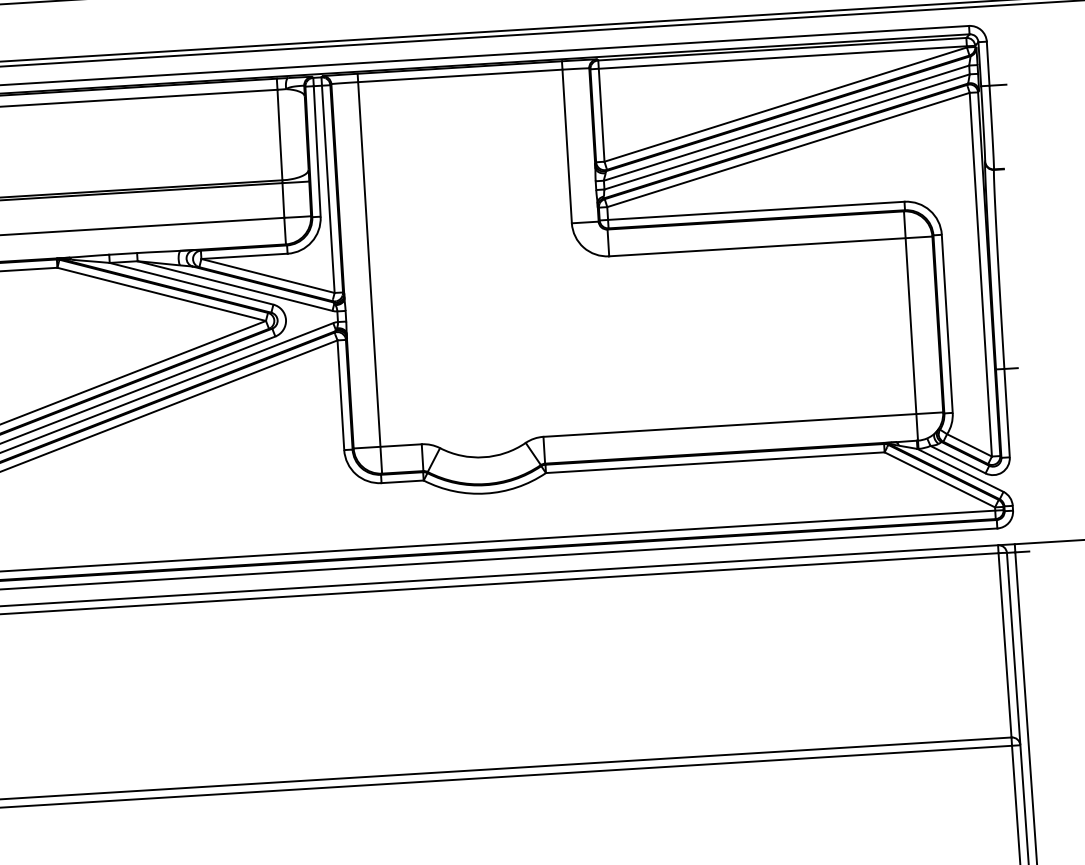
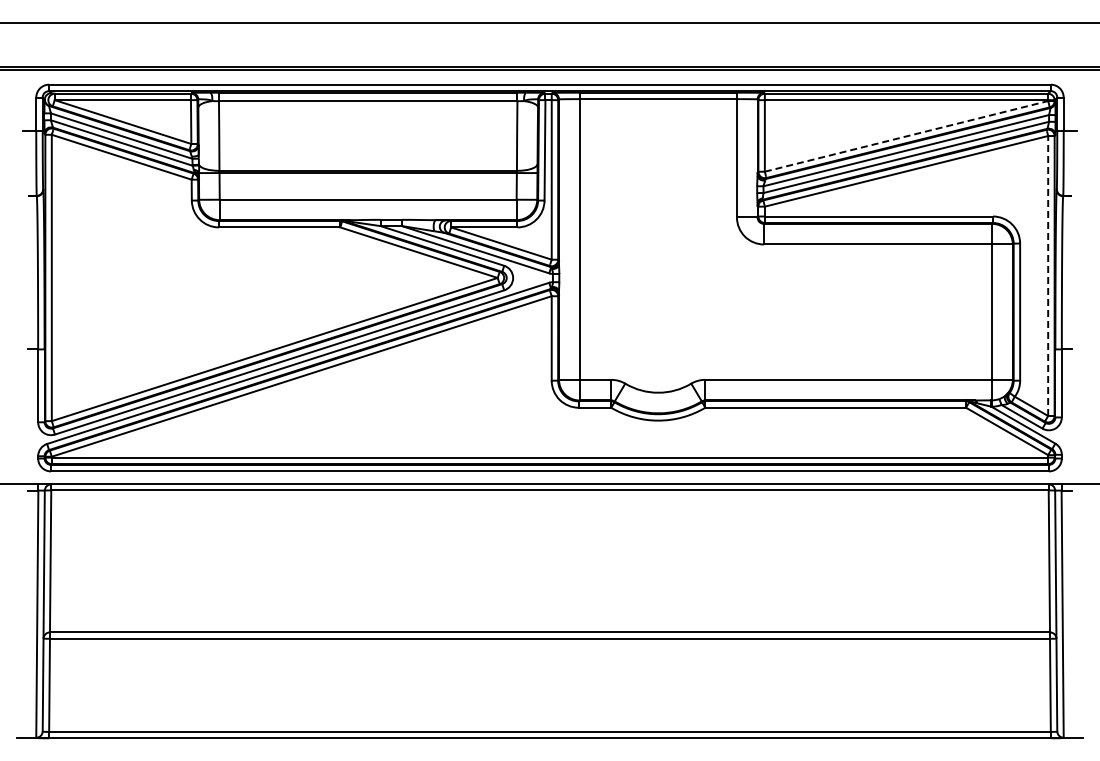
line: (786, 104) -> (907, 136), solid -> dashed
line: (981, 275) -> (1048, 276), solid -> dashed

